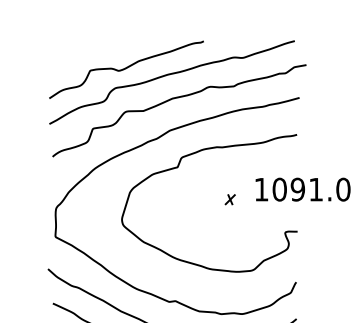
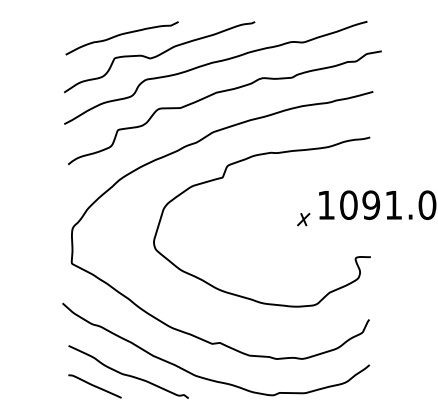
curve: (95, 52) -> (121, 35), added
part: (230, 199) -> (303, 219), moved

